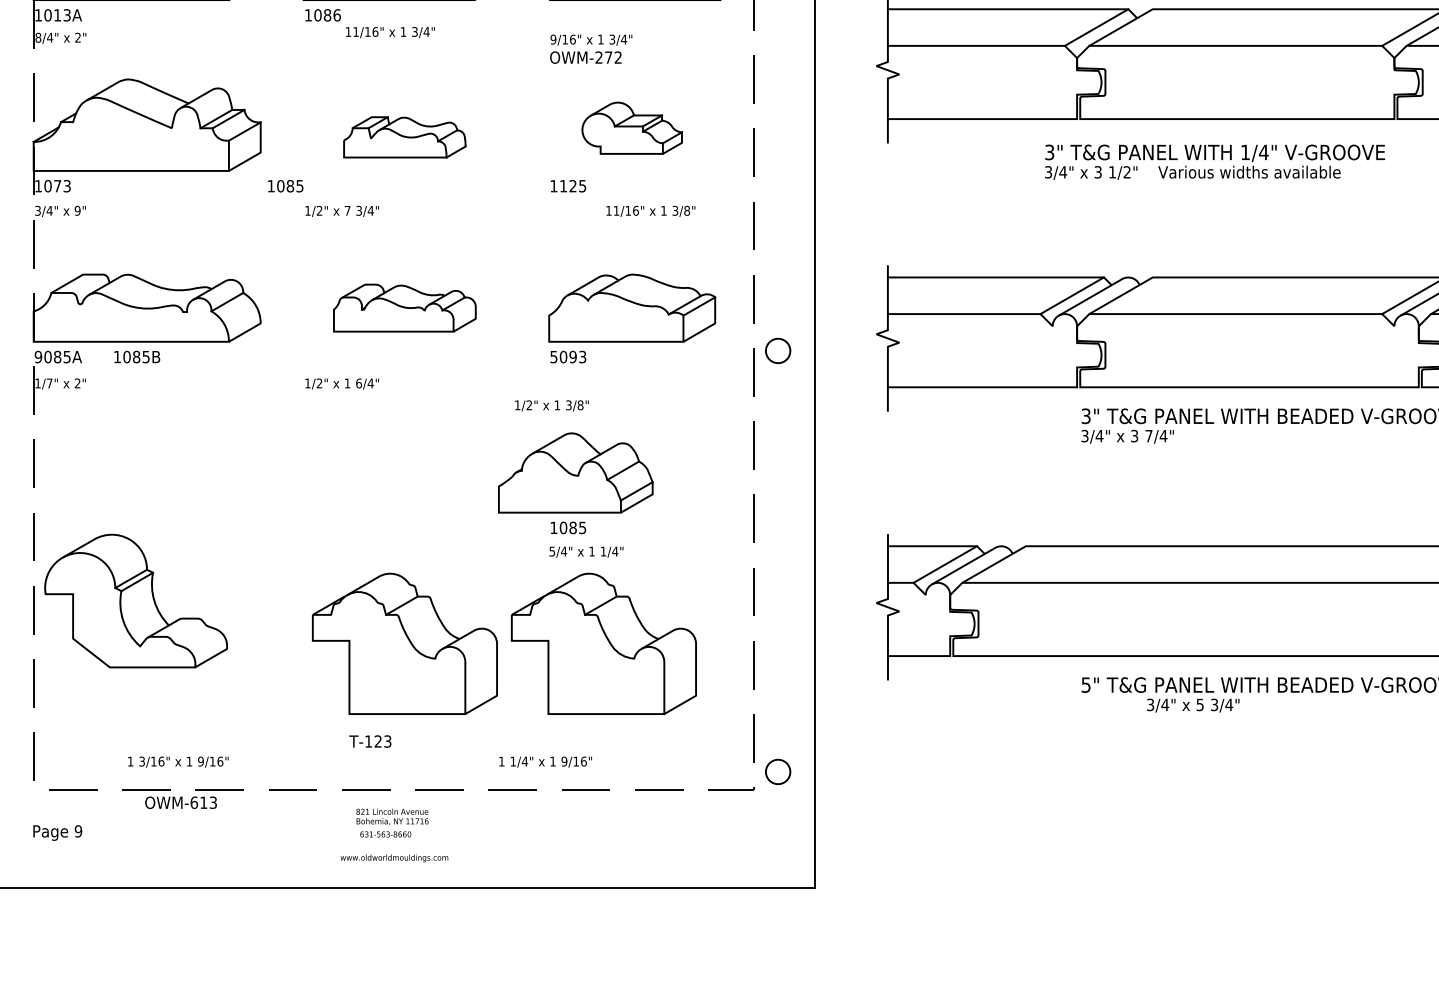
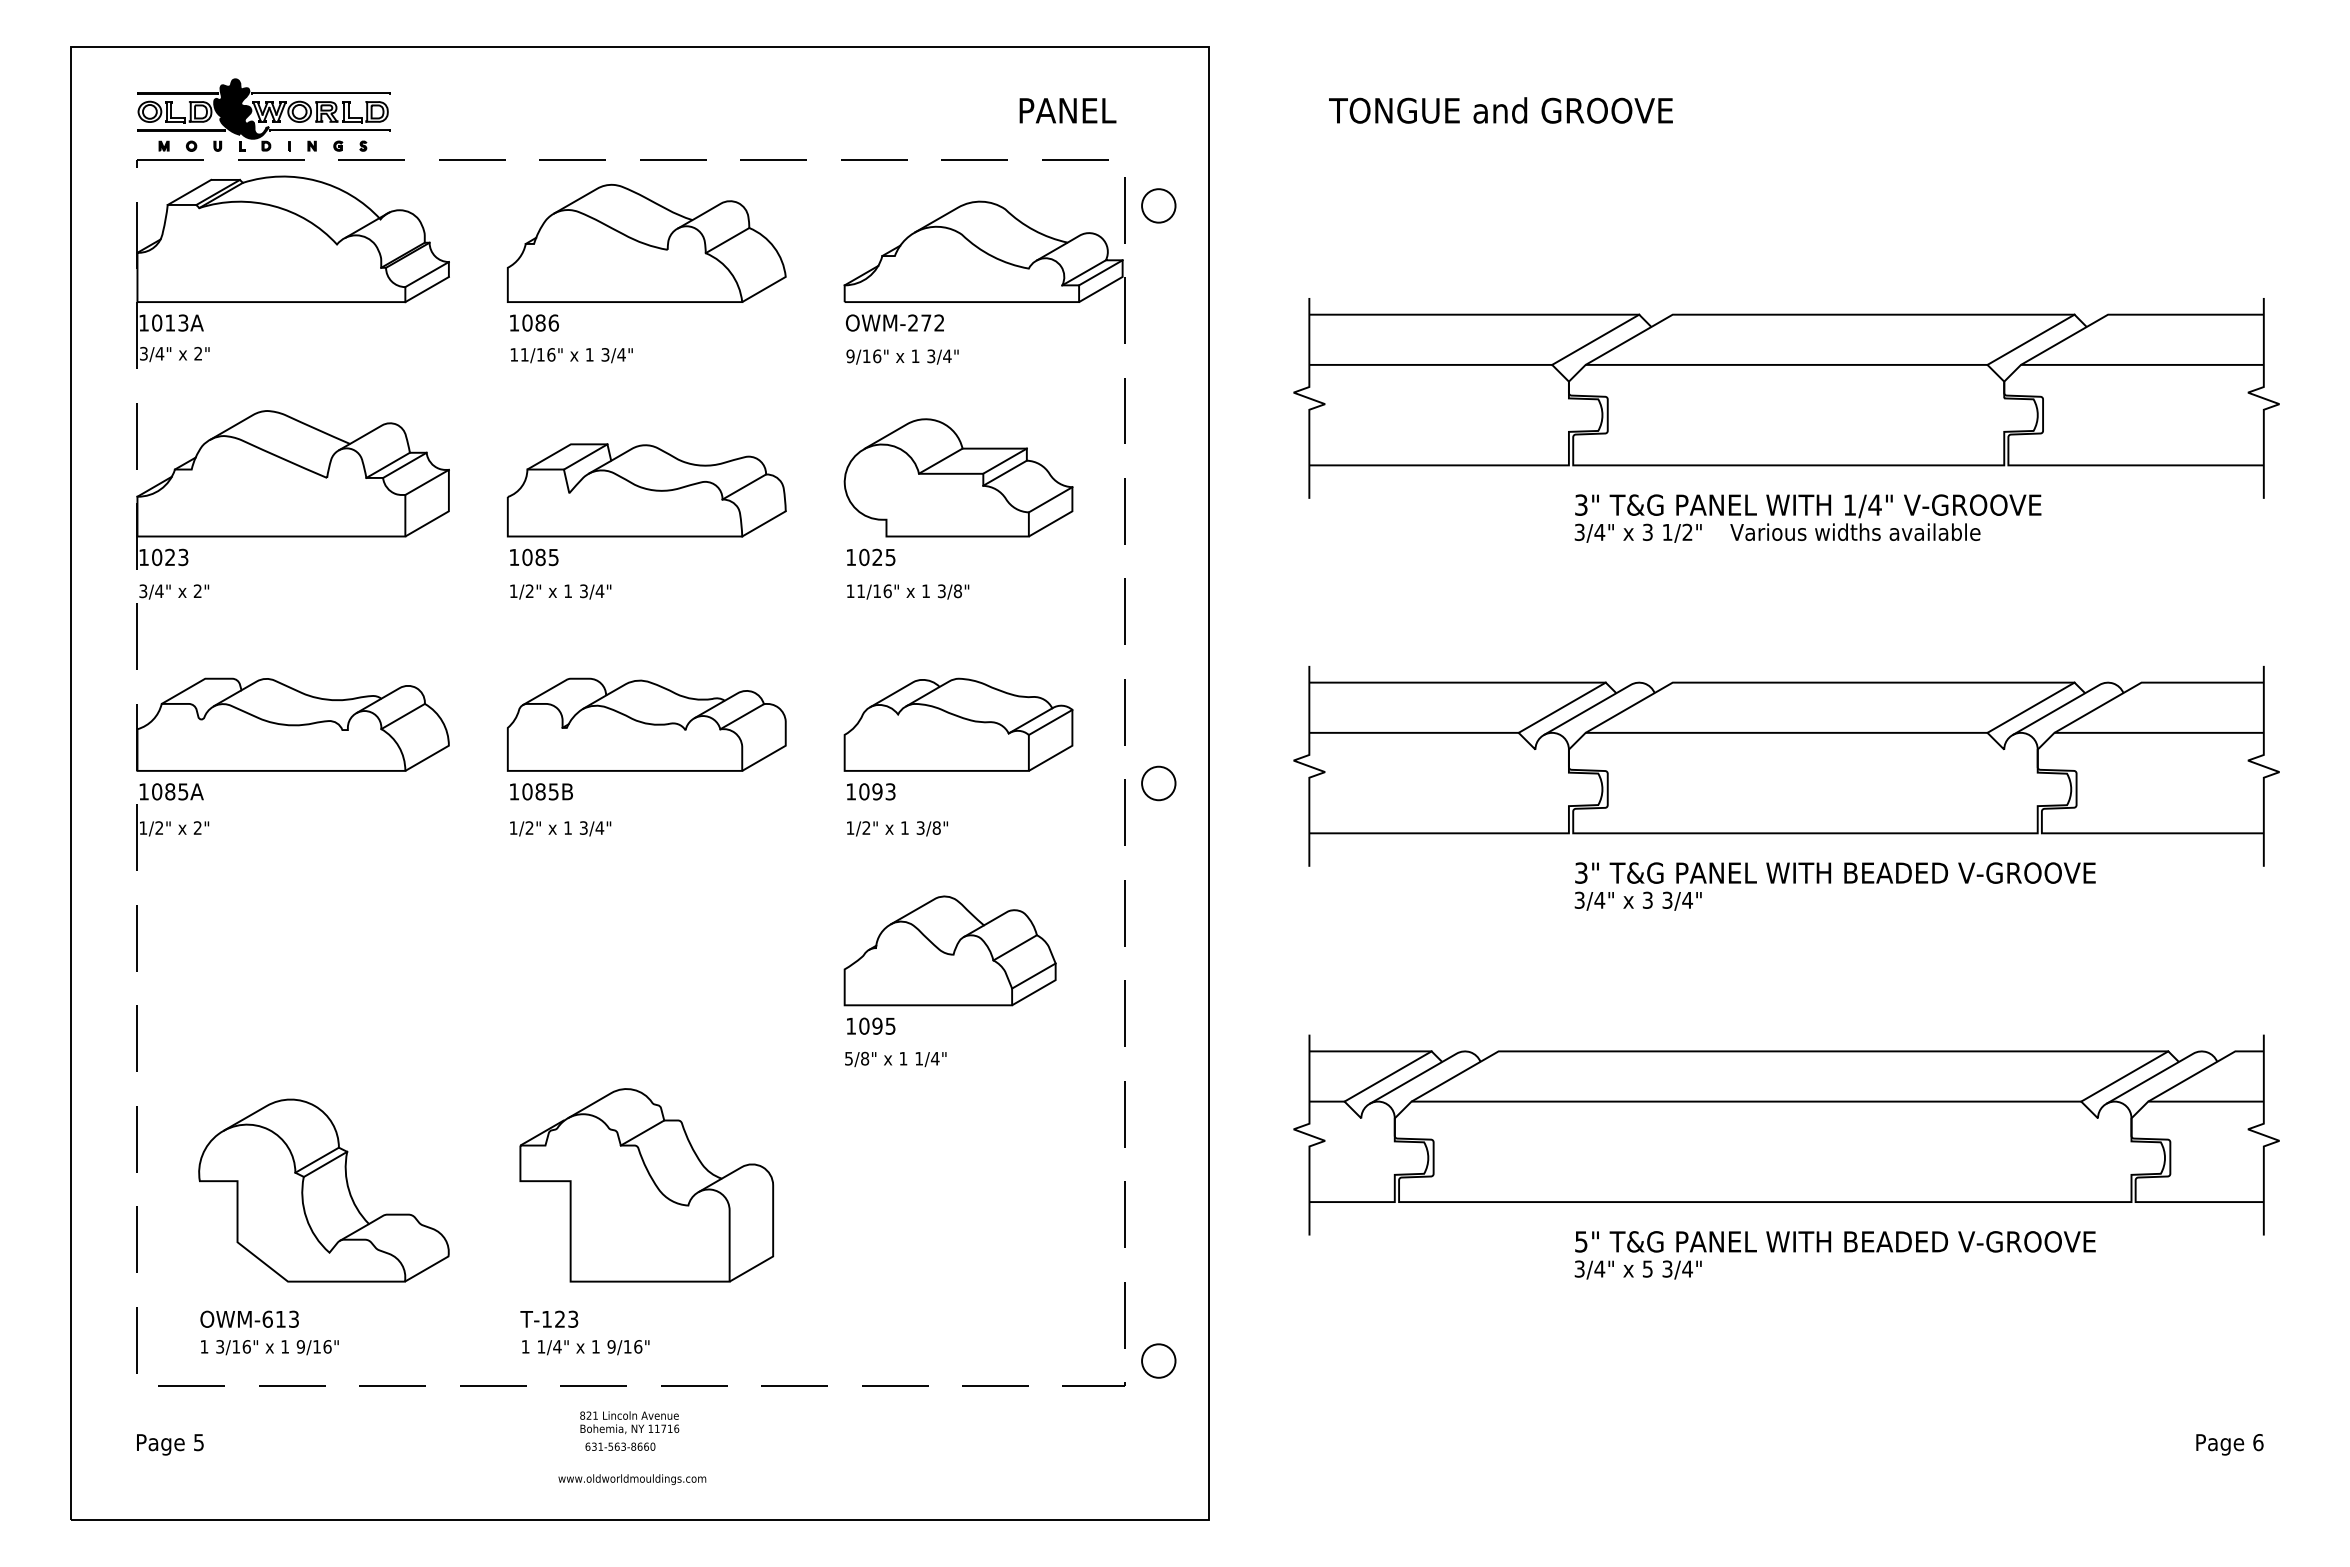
text: (390, 32) -> (571, 355), moved
text: (38, 37) -> (143, 353), 8/4" -> 3/4"
text: (585, 57) -> (894, 322), moved
part: (632, 127) -> (958, 477), size x1.67
part: (404, 137) -> (646, 490), size x1.67
text: (1214, 162) -> (1807, 518), moved
text: (57, 185) -> (170, 556), 1073 -> 1023
text: (285, 186) -> (534, 557), moved
text: (563, 186) -> (864, 557), 1125 -> 1025
text: (347, 210) -> (567, 590), 7 -> 1
text: (77, 211) -> (197, 591), 9" -> 2"
text: (651, 211) -> (908, 591), moved
part: (404, 307) -> (646, 724), size x1.43
text: (38, 356) -> (143, 791), 9085A -> 1085A
text: (137, 356) -> (541, 791), moved
text: (553, 356) -> (850, 791), 5093 -> 1093
text: (49, 383) -> (159, 827), 1/7" -> 1/2"
text: (358, 383) -> (583, 827), 6/4" -> 3/4"
text: (551, 405) -> (897, 828), moved
text: (1148, 435) -> (1667, 899), 7/4" -> 3/4"
part: (575, 472) -> (949, 950), moved
text: (573, 527) -> (877, 1025), 1085 -> 1095
text: (563, 551) -> (864, 1058), 5/4" -> 5/8"
part: (135, 600) -> (323, 1190), moved
part: (603, 644) -> (919, 1185), removed
text: (1192, 705) -> (1637, 1269), moved
text: (370, 740) -> (549, 1318), moved
text: (178, 762) -> (269, 1347), moved
text: (545, 762) -> (585, 1347), moved
text: (180, 802) -> (249, 1318), moved
text: (78, 831) -> (198, 1442), 9 -> 5

